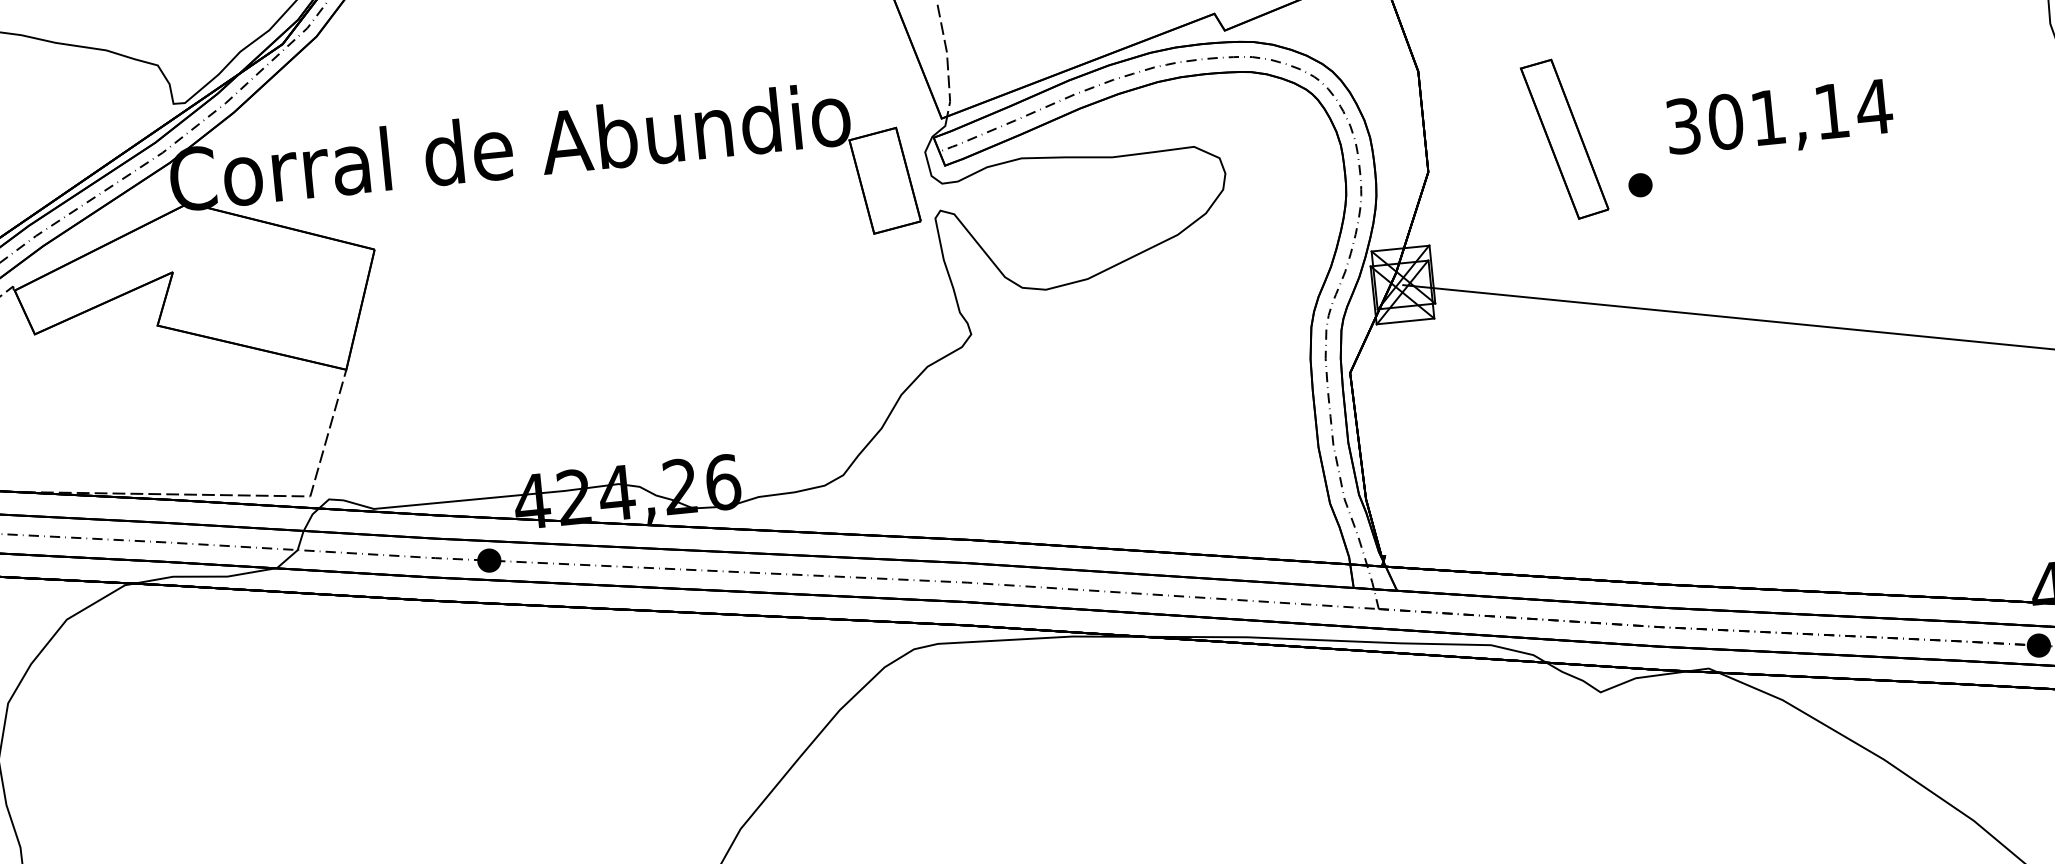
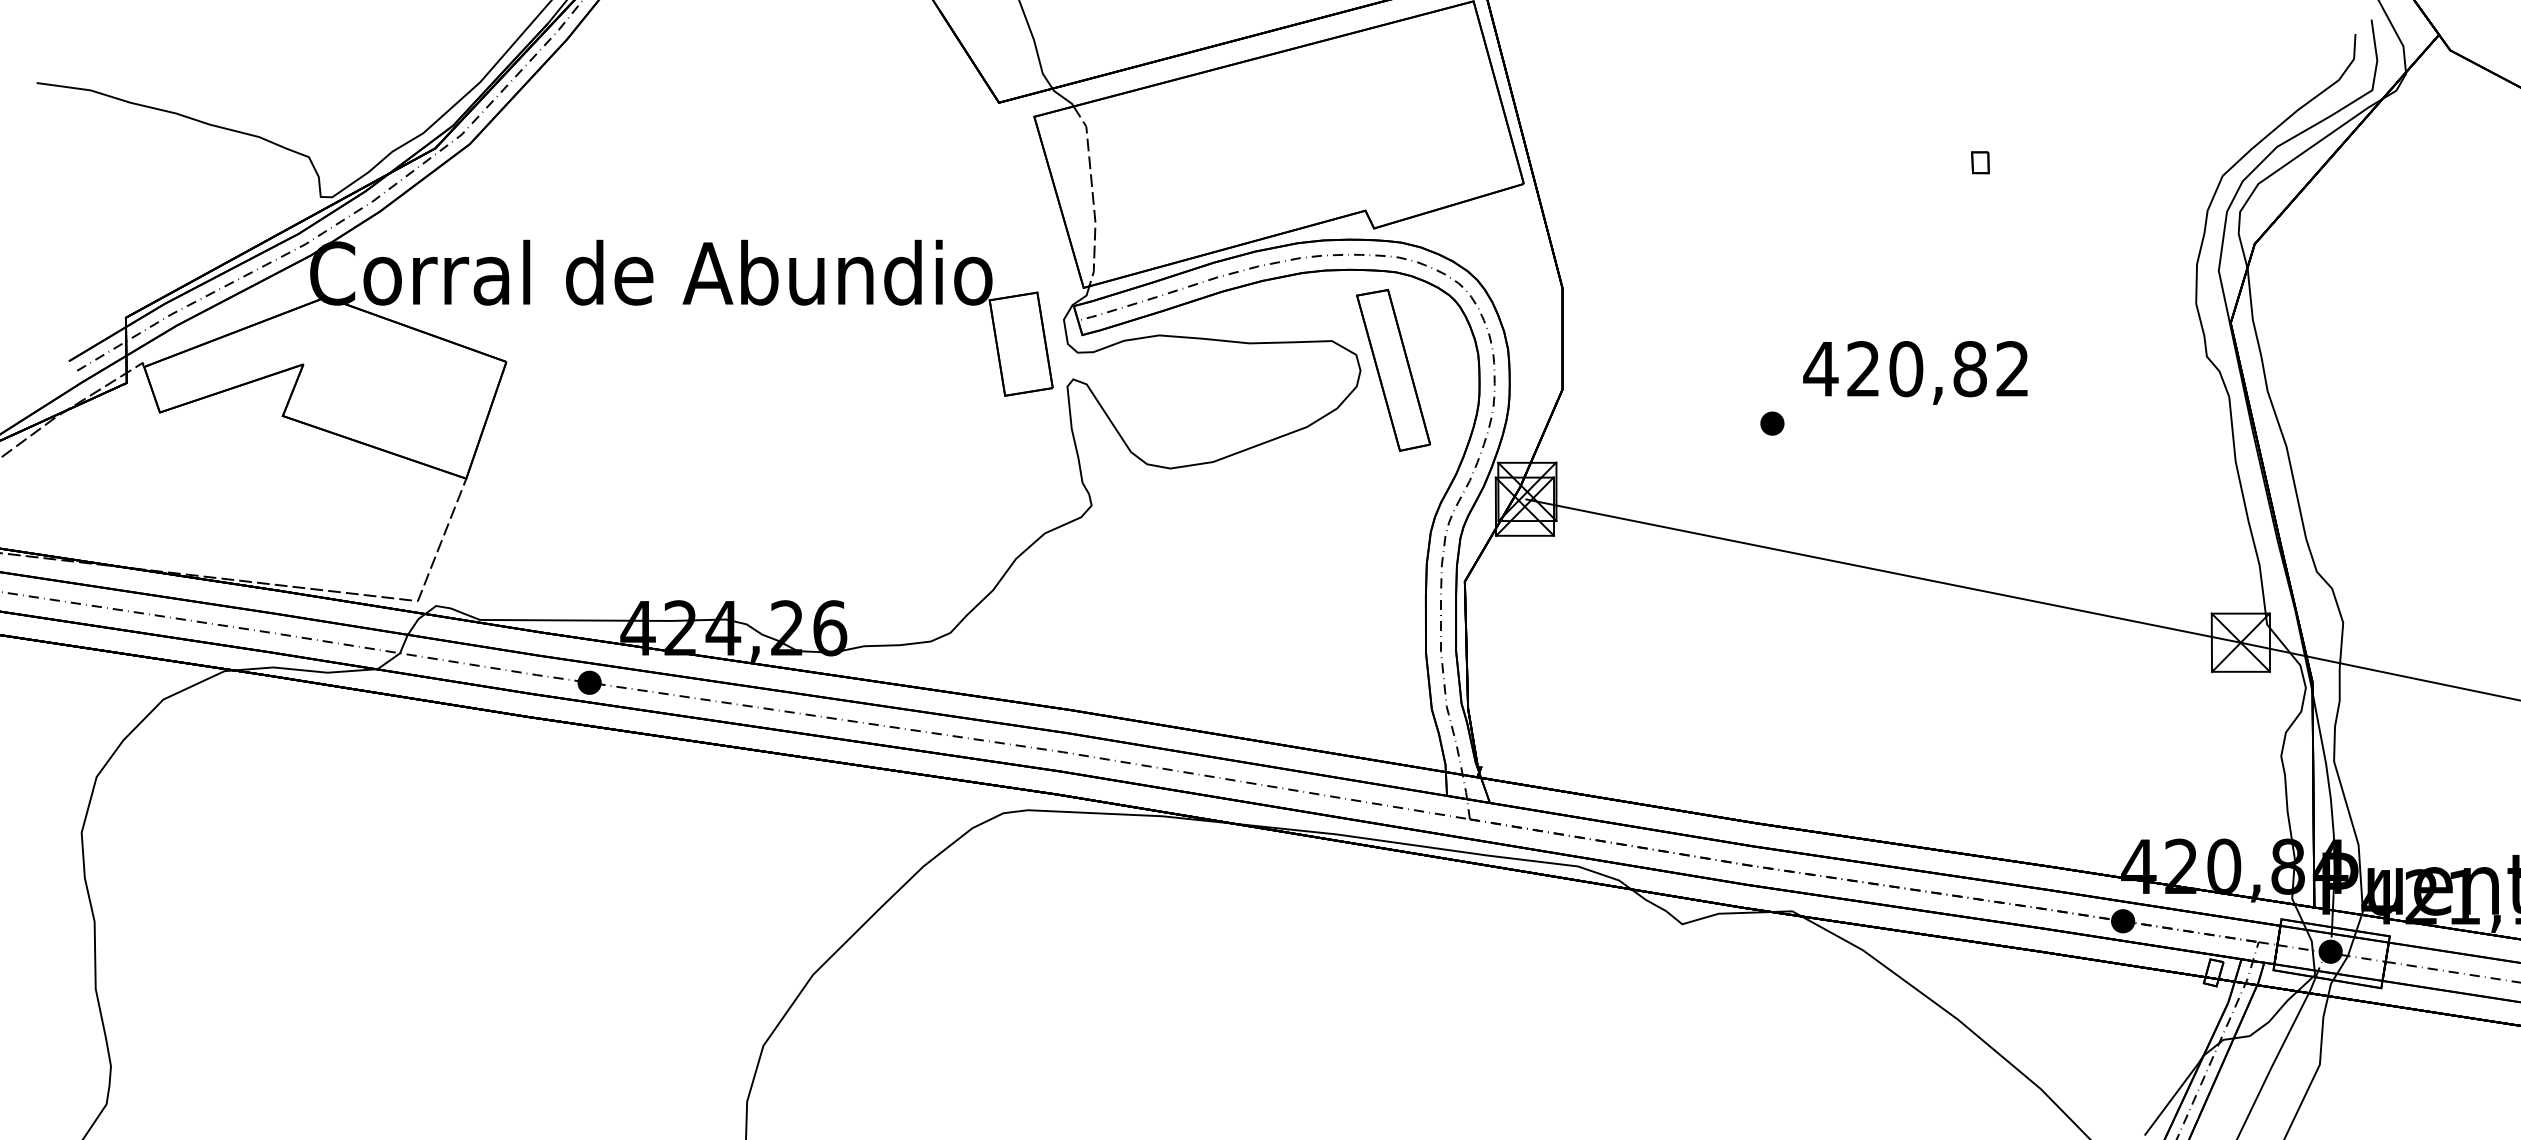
text: (1778, 117) -> (1916, 369), 301,14 -> 420,82
part: (1564, 139) -> (1393, 370), moved

